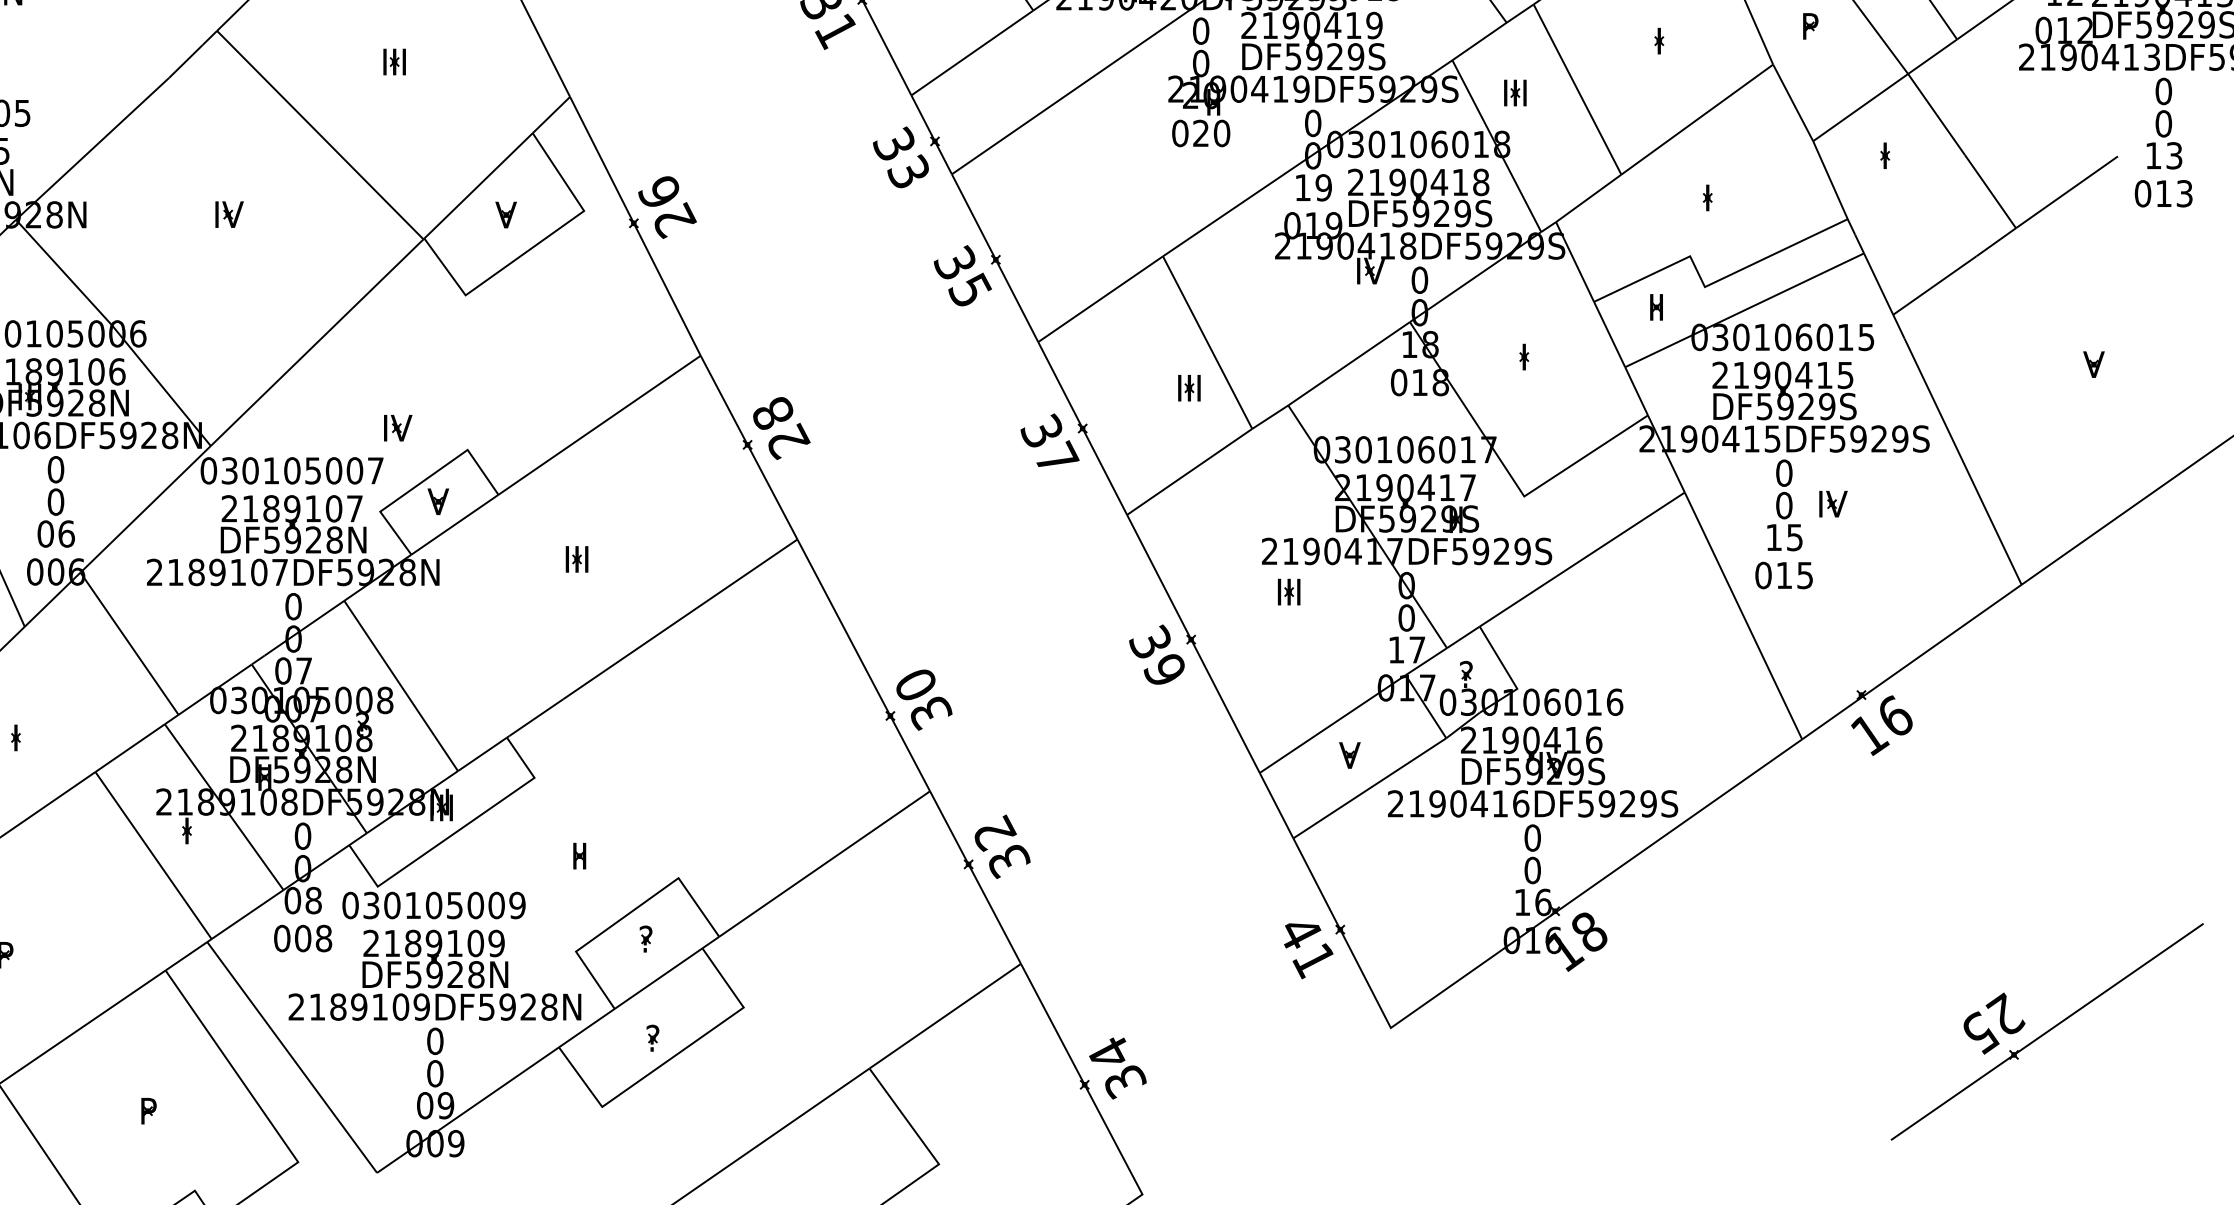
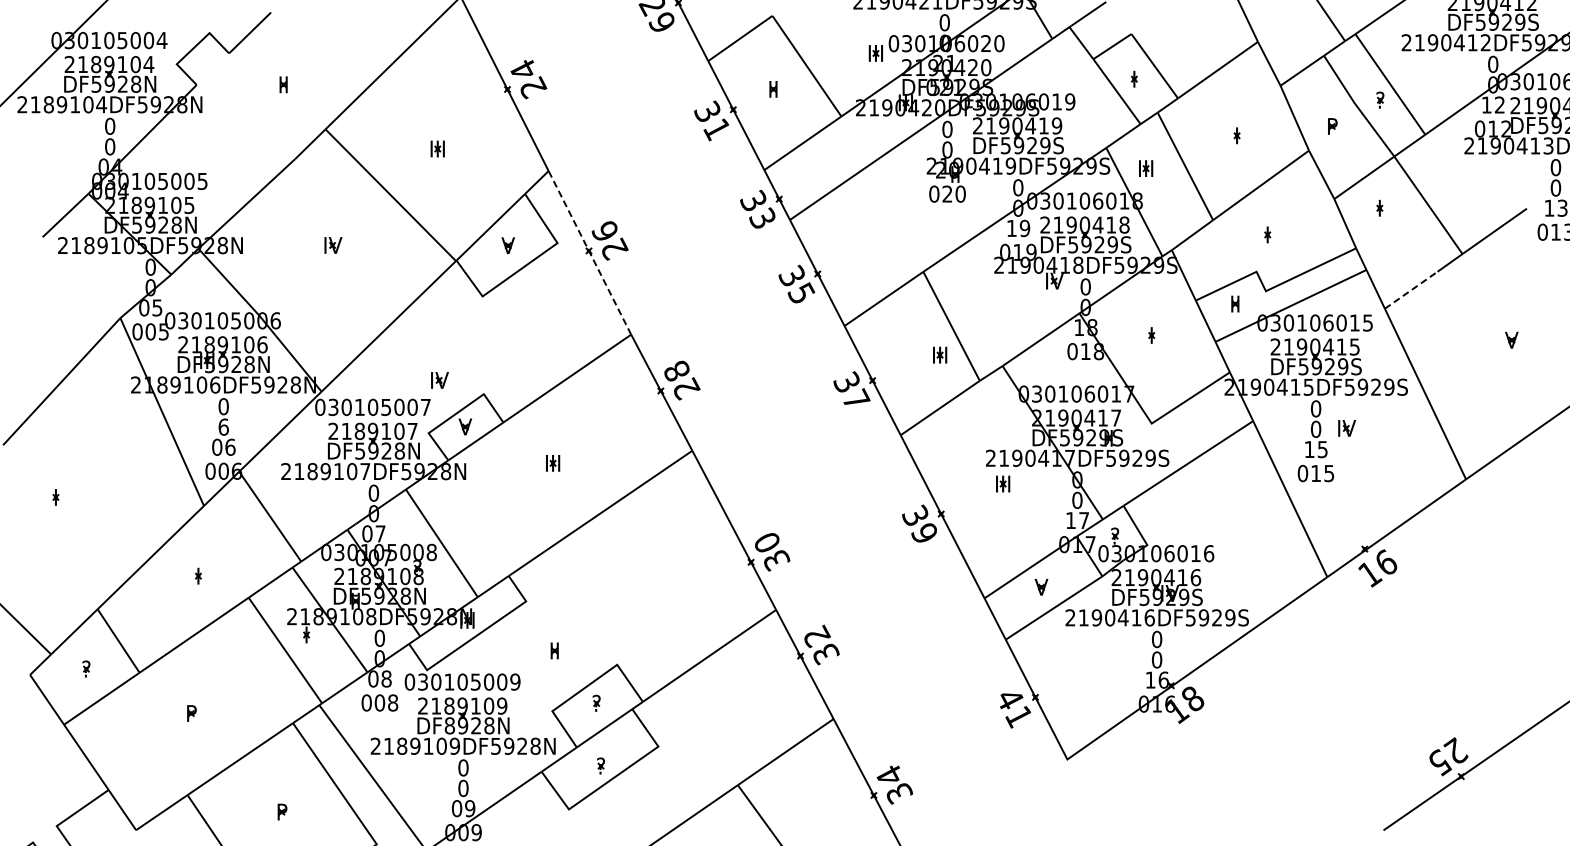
line: (634, 225) -> (589, 252), solid -> dashed
line: (1935, 284) -> (1411, 289), solid -> dashed
text: (55, 501) -> (223, 426), 0 -> 6
text: (413, 974) -> (449, 725), DF5928N -> DF8928N

